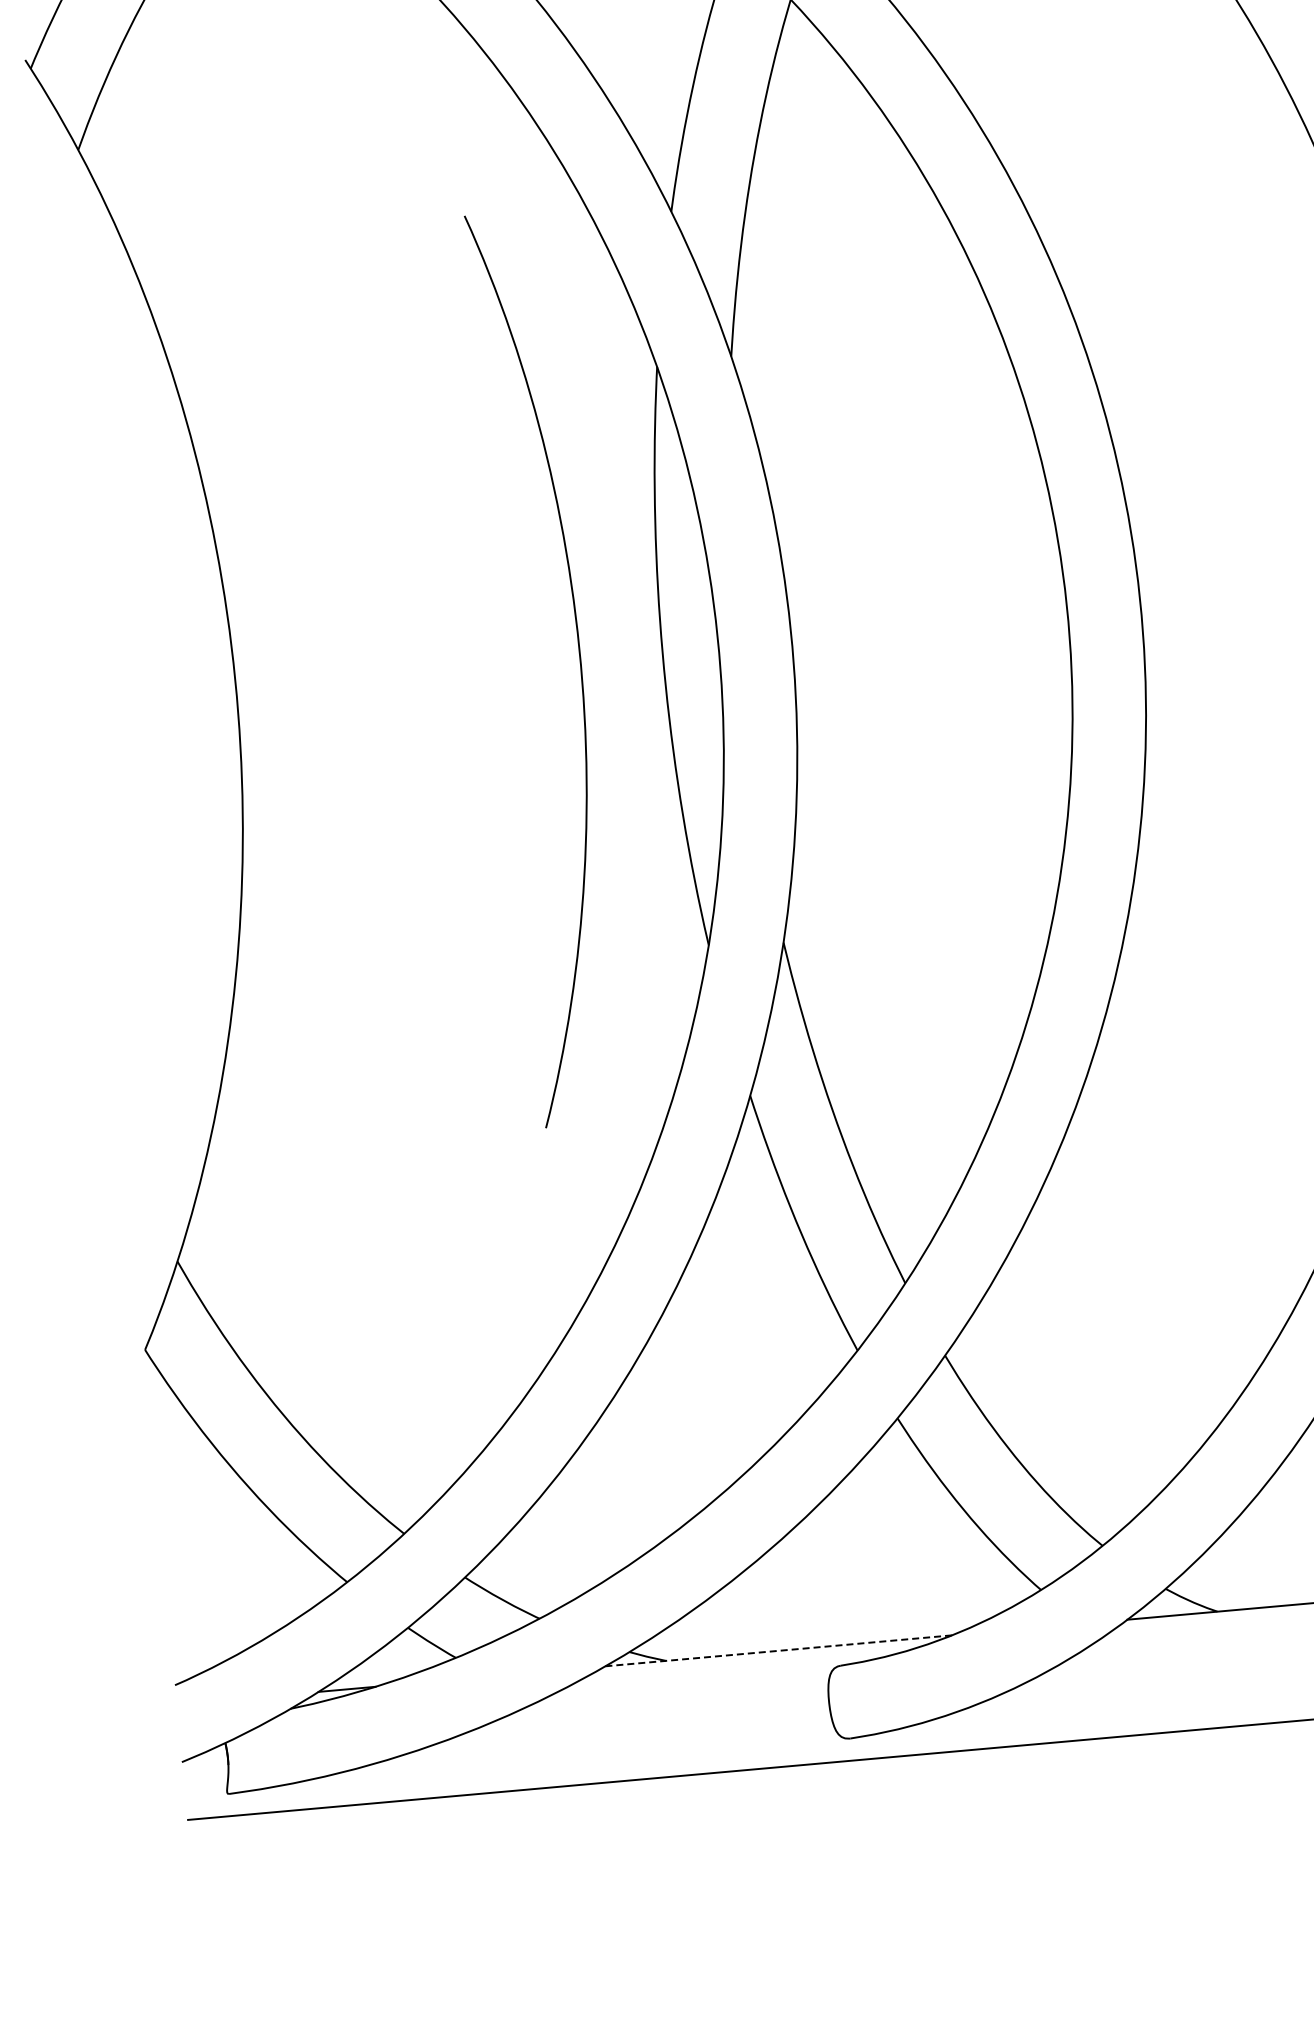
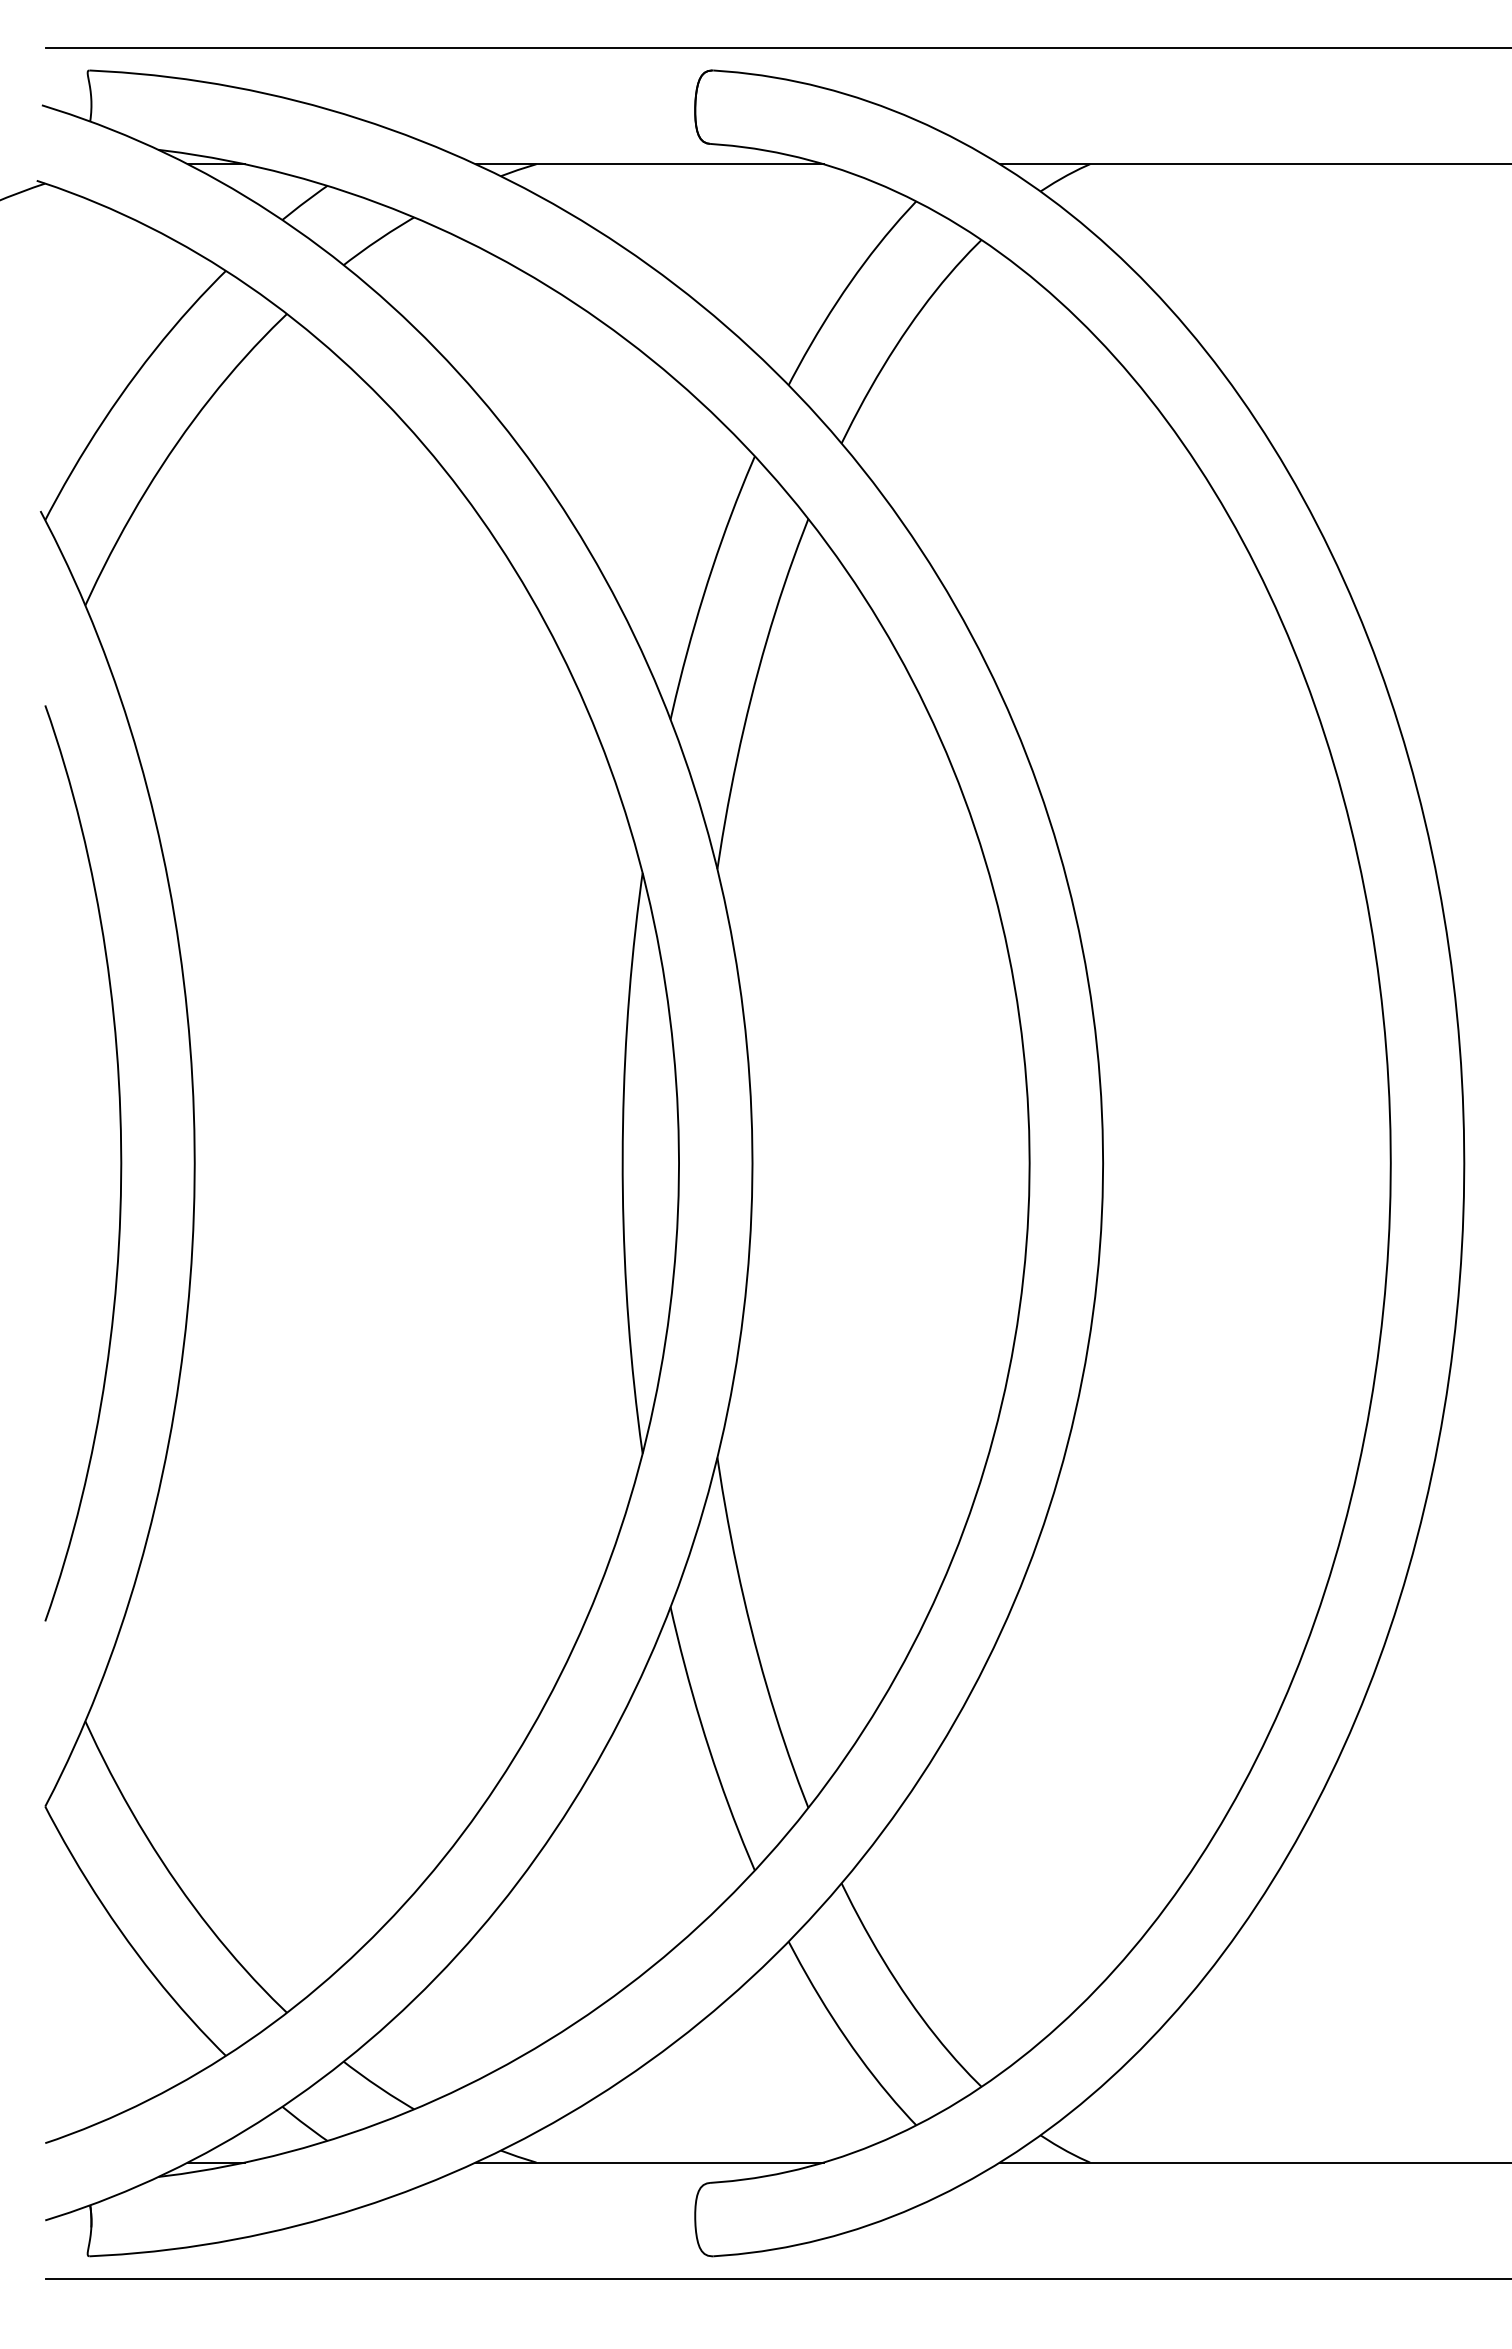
curve: (580, 665) -> (120, 1163), moved
line: (778, 1650) -> (649, 2162), dashed -> solid

